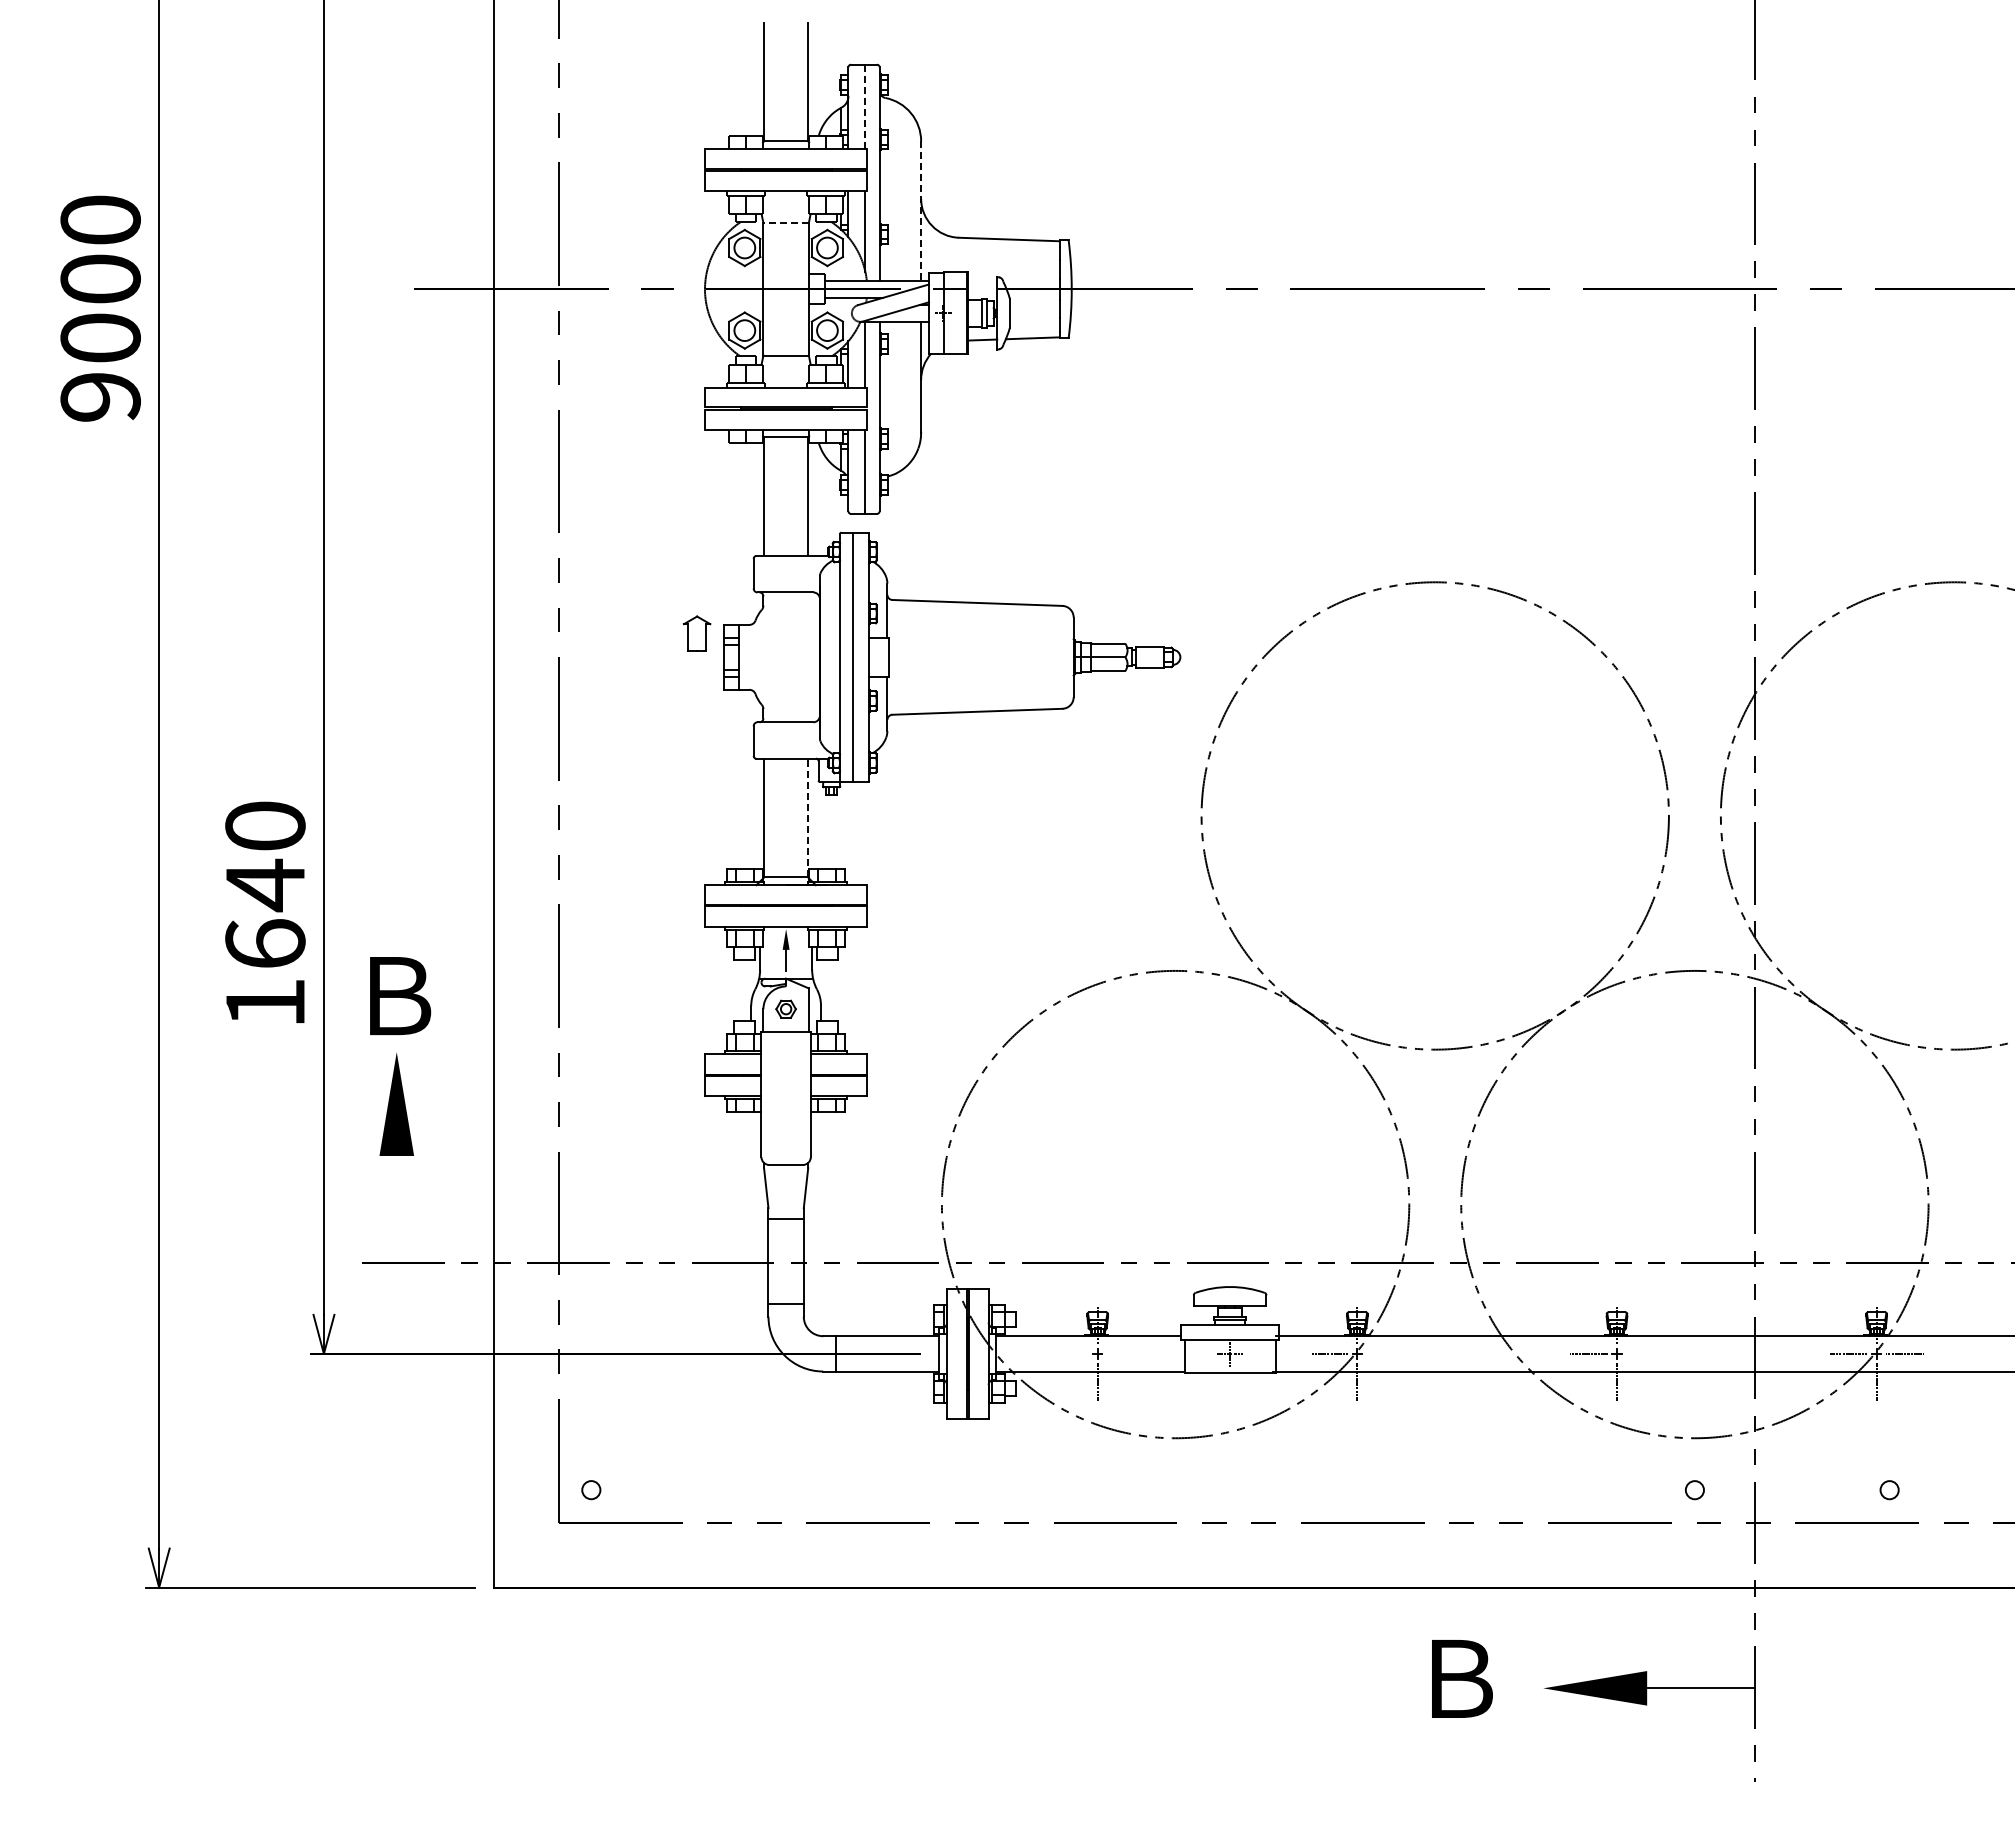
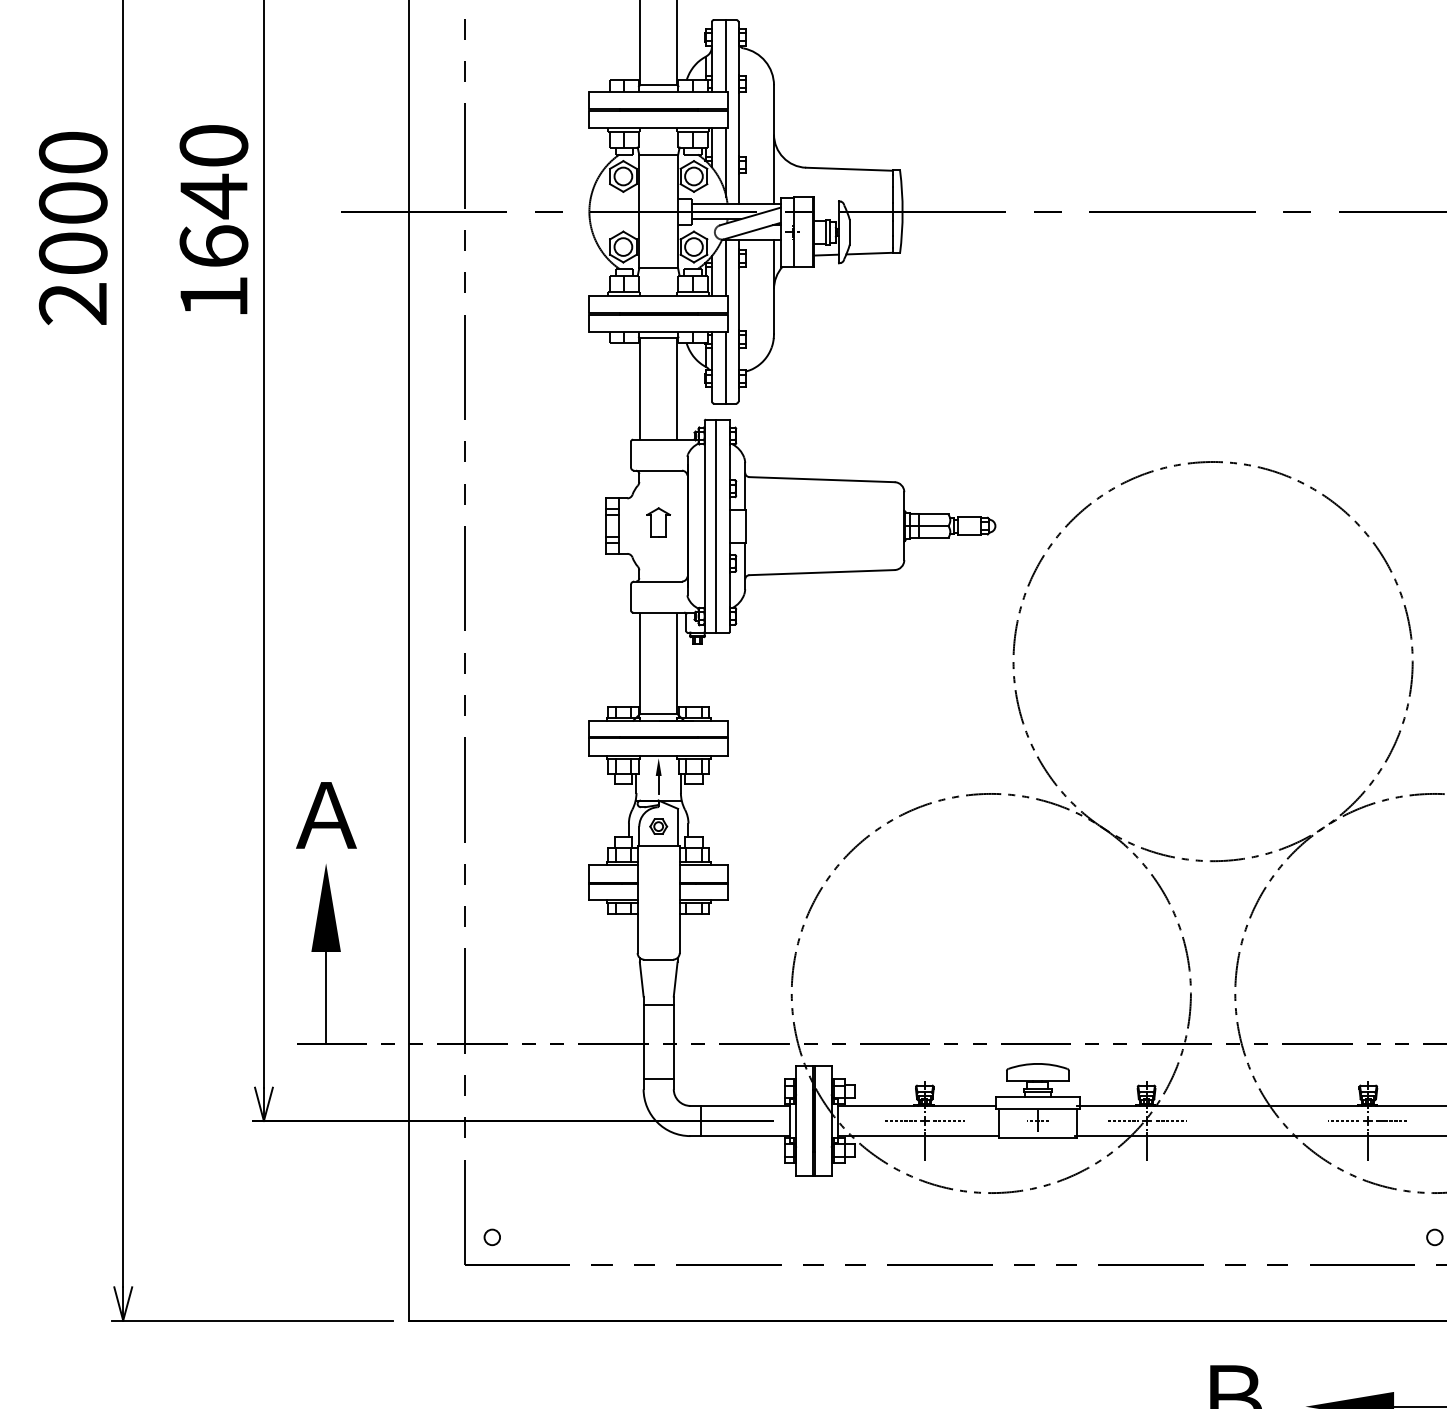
line: (865, 107) -> (726, 56), dashed -> solid
line: (921, 211) -> (774, 145), dashed -> solid
line: (786, 223) -> (659, 155), dashed -> solid
text: (100, 396) -> (73, 303), 9000 -> 2000
part: (697, 633) -> (659, 522), moved
line: (808, 818) -> (677, 663), dashed -> solid
text: (265, 911) -> (214, 218), moved
text: (396, 996) -> (325, 815), Ｂ -> Ａ
line: (396, 1209) -> (325, 997), added
line: (1069, 1353) -> (900, 1120), added
line: (1125, 1353) -> (948, 1120), added
line: (1385, 1353) -> (1170, 1120), added
line: (1644, 1353) -> (1391, 1120), added

